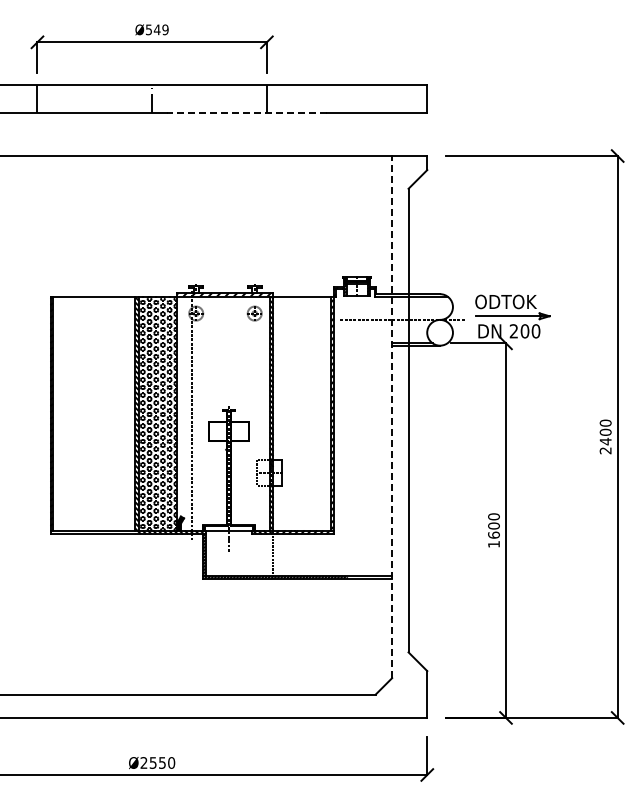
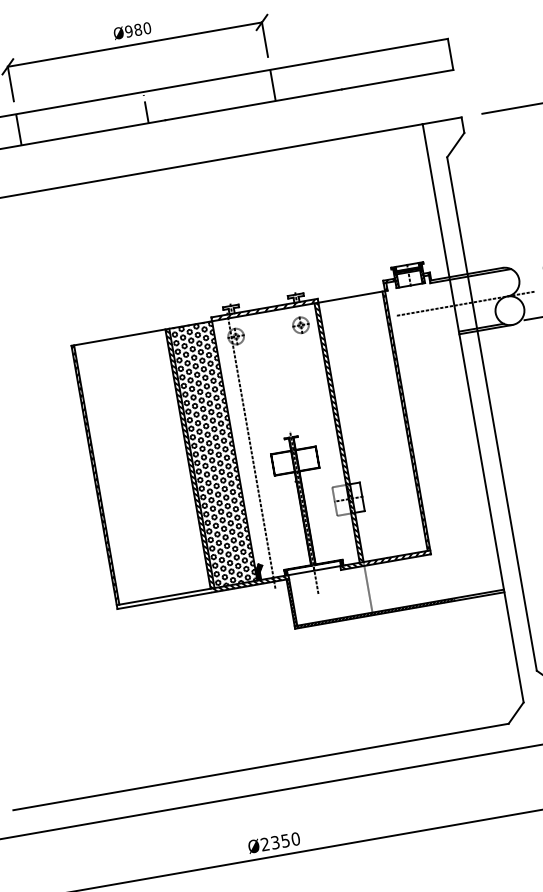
text: (156, 29) -> (137, 29), Ø549 -> Ø980
line: (247, 113) -> (254, 105), dashed -> solid
line: (392, 416) -> (473, 412), dashed -> solid
text: (153, 762) -> (275, 842), Ø2550 -> Ø2350

